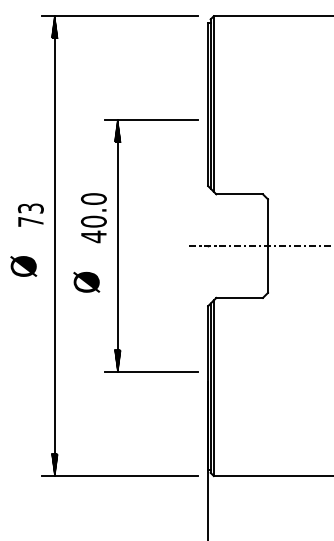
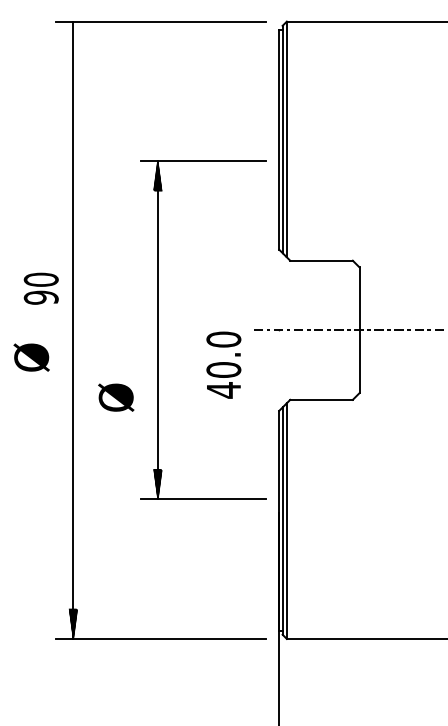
hatch: (54, 27) -> (72, 36), removed
text: (30, 215) -> (40, 289), 73 -> 90
text: (93, 218) -> (223, 365), moved
text: (86, 281) -> (115, 396), moved

